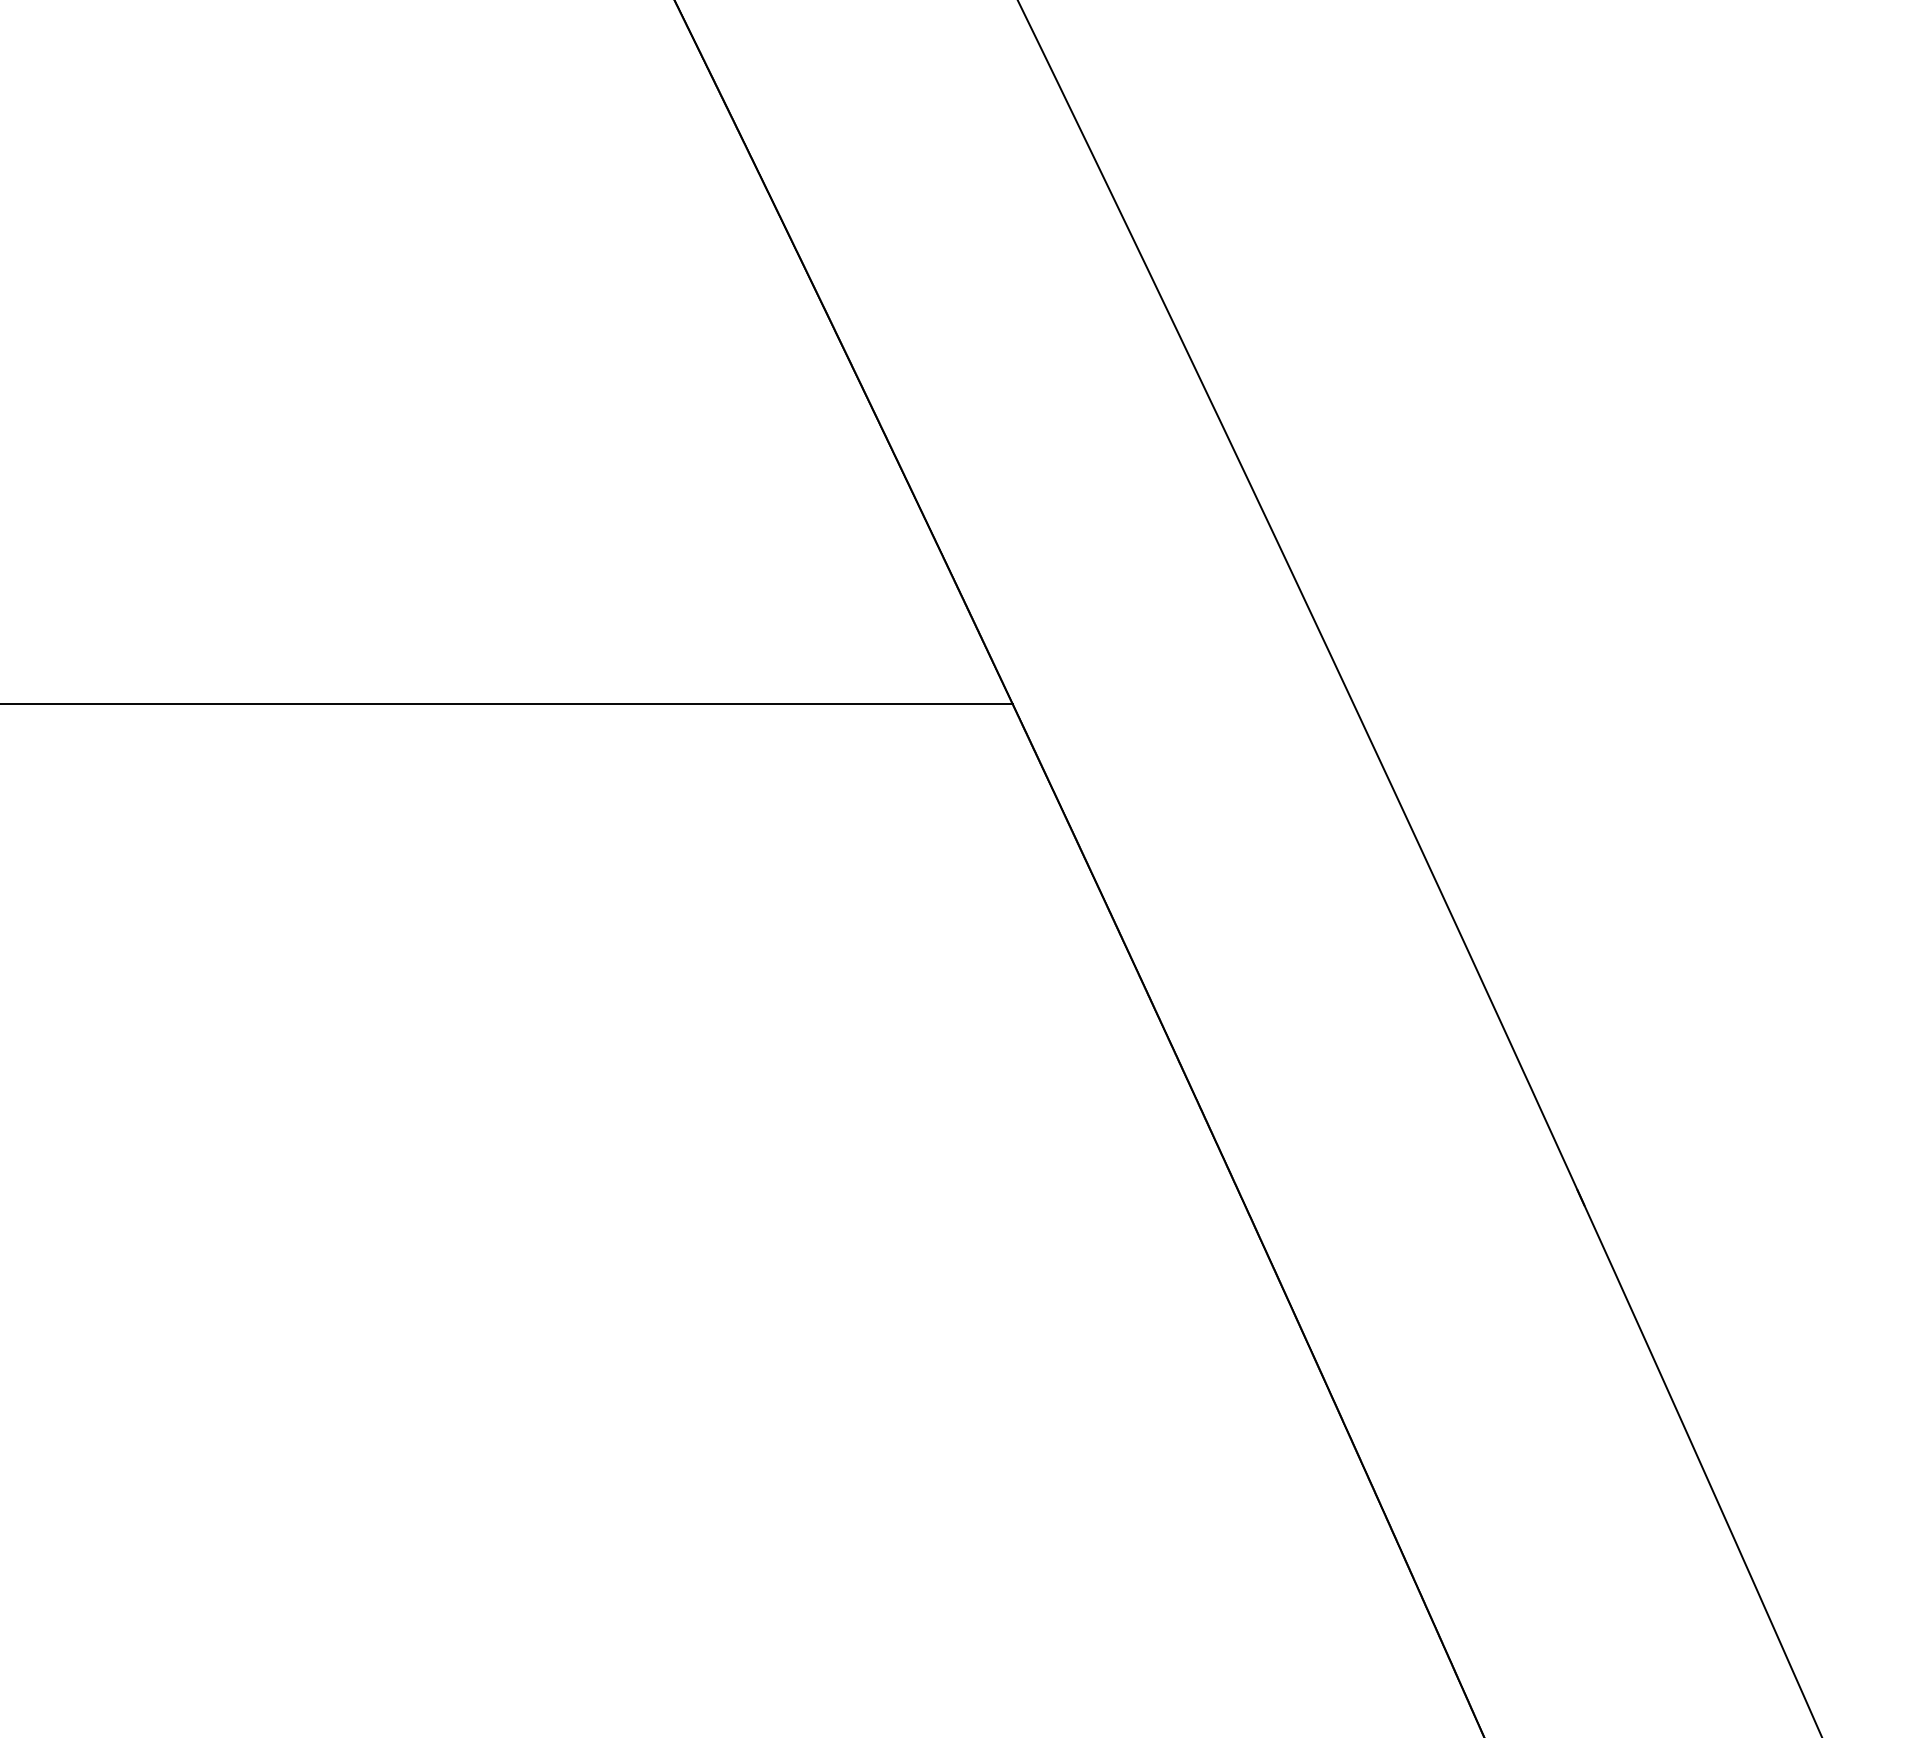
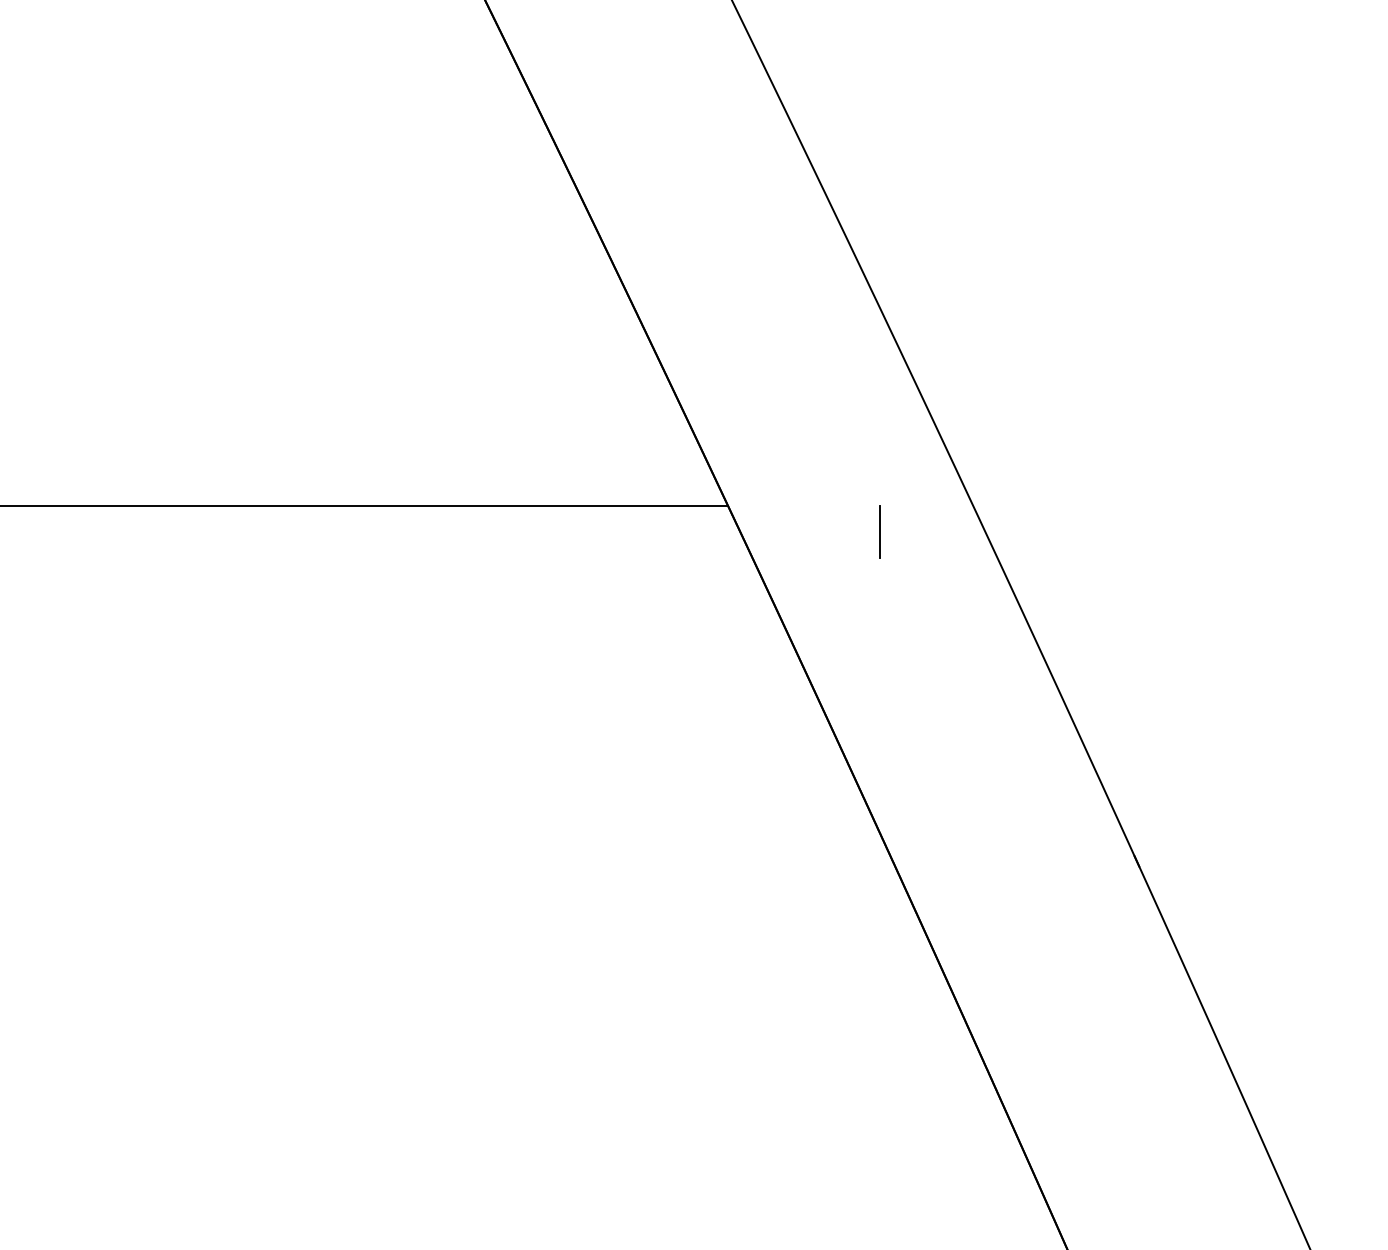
line: (1222, 739) -> (879, 531), added

